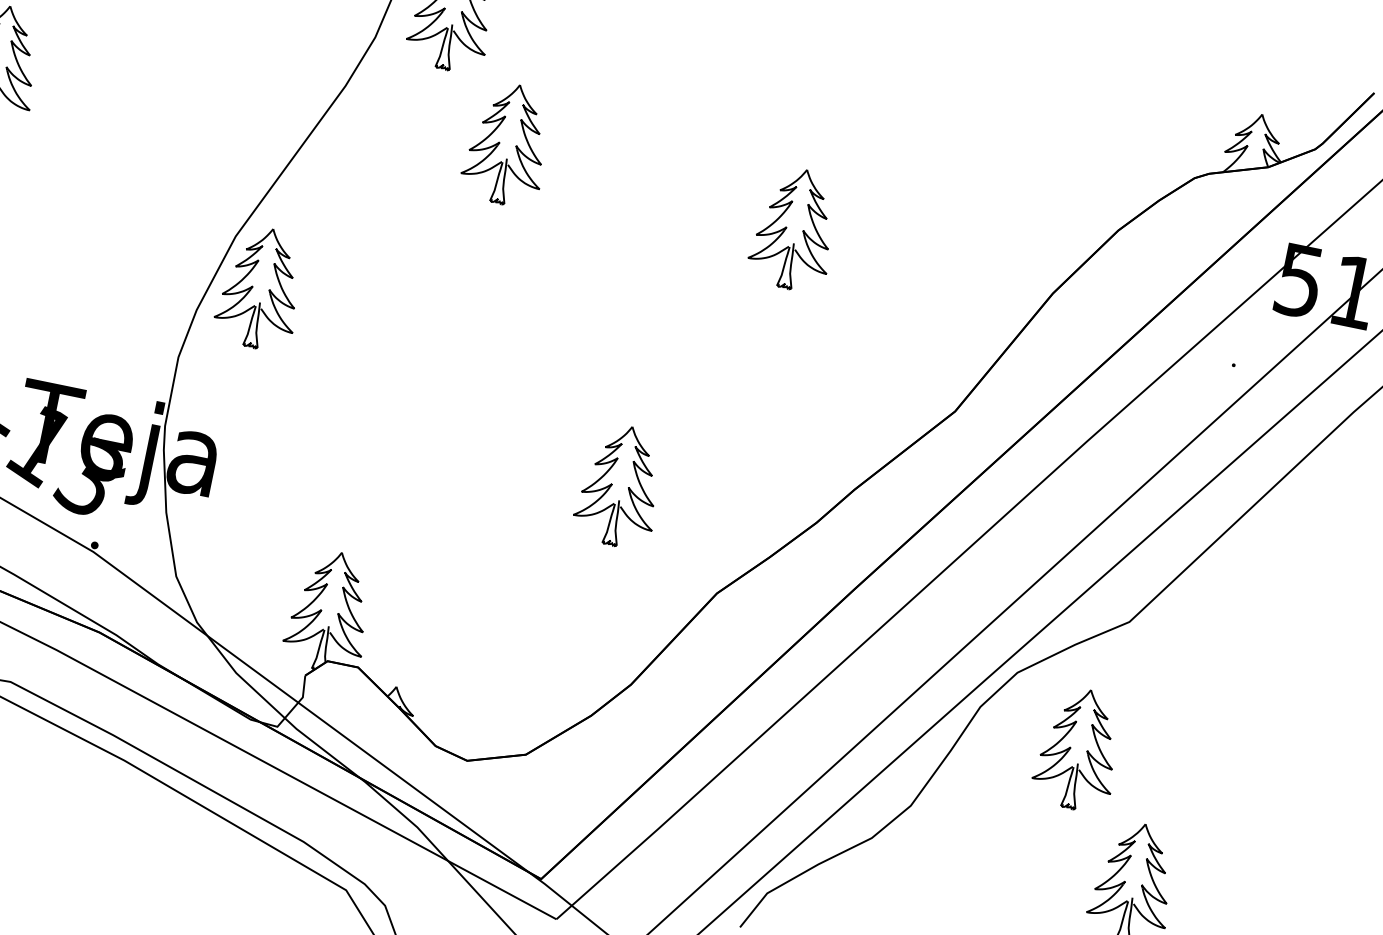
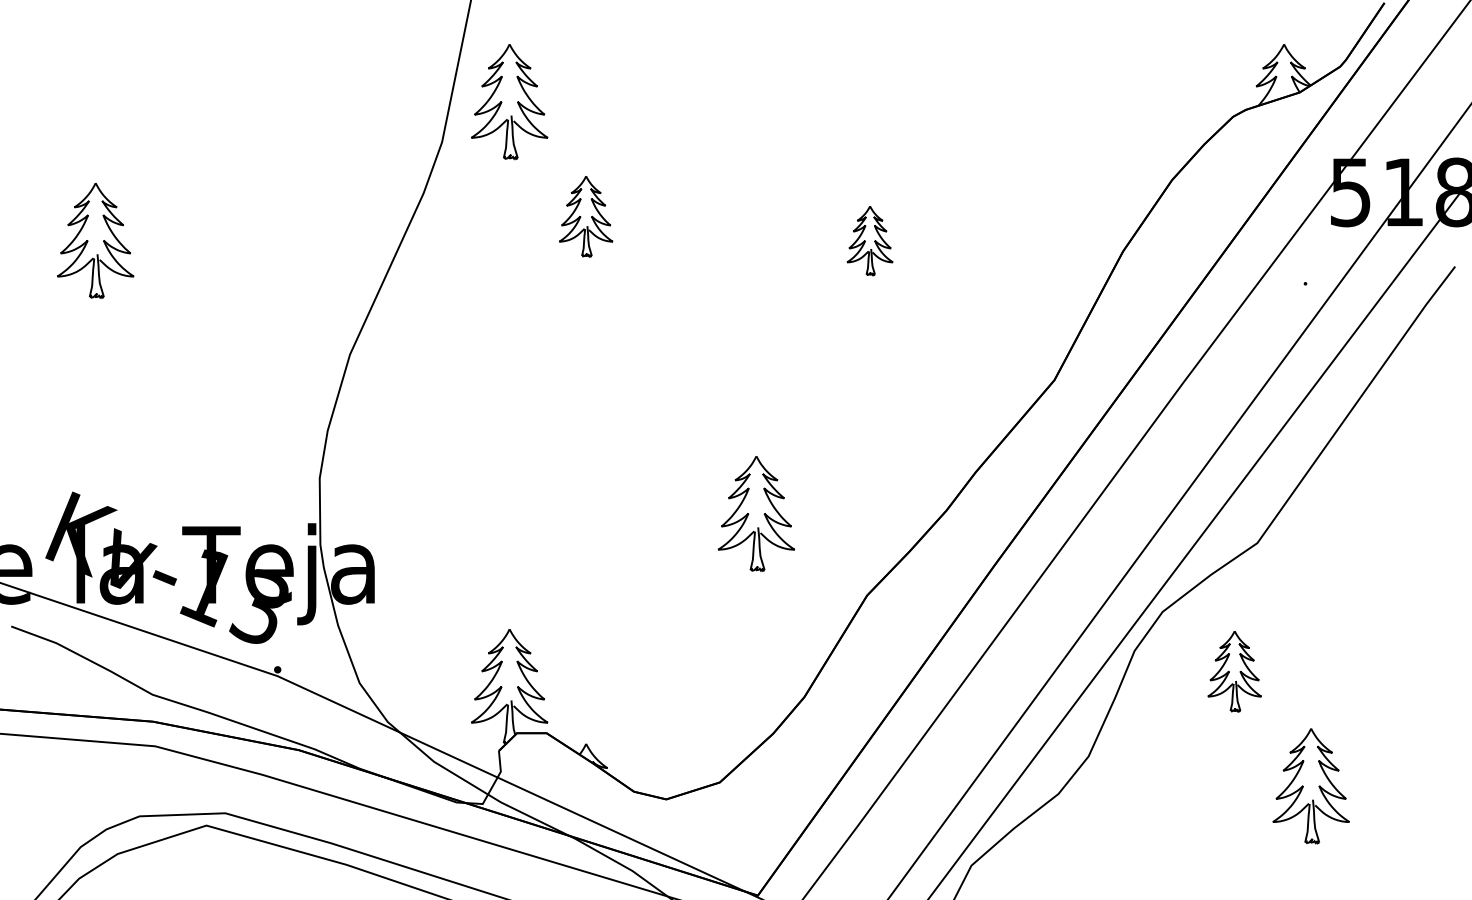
part: (507, 144) -> (585, 216), size x0.7
part: (794, 228) -> (869, 240), size x0.6
part: (260, 288) -> (383, 398), removed
part: (1078, 749) -> (1234, 671), size x0.7

